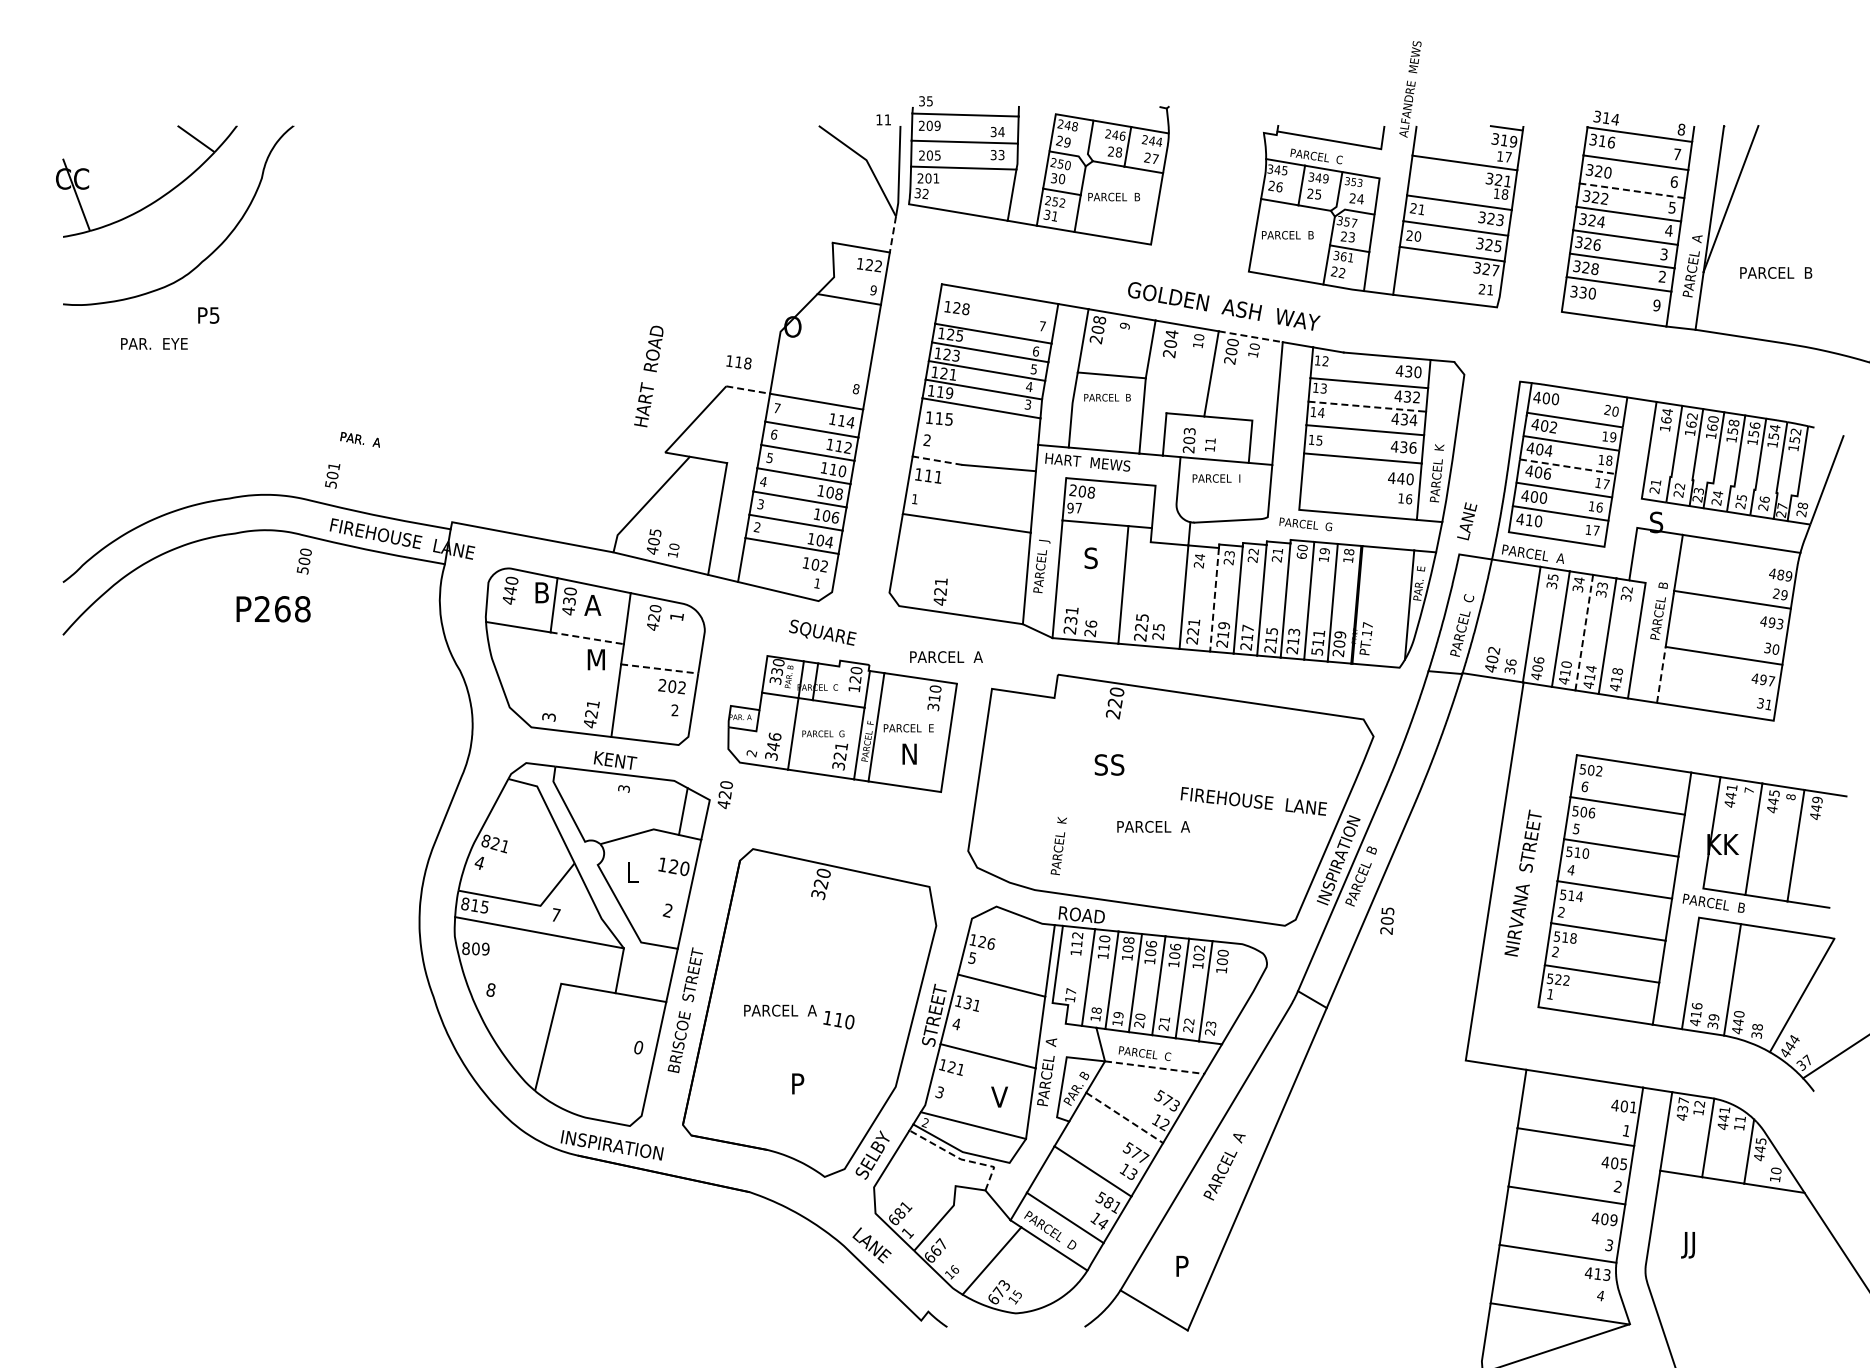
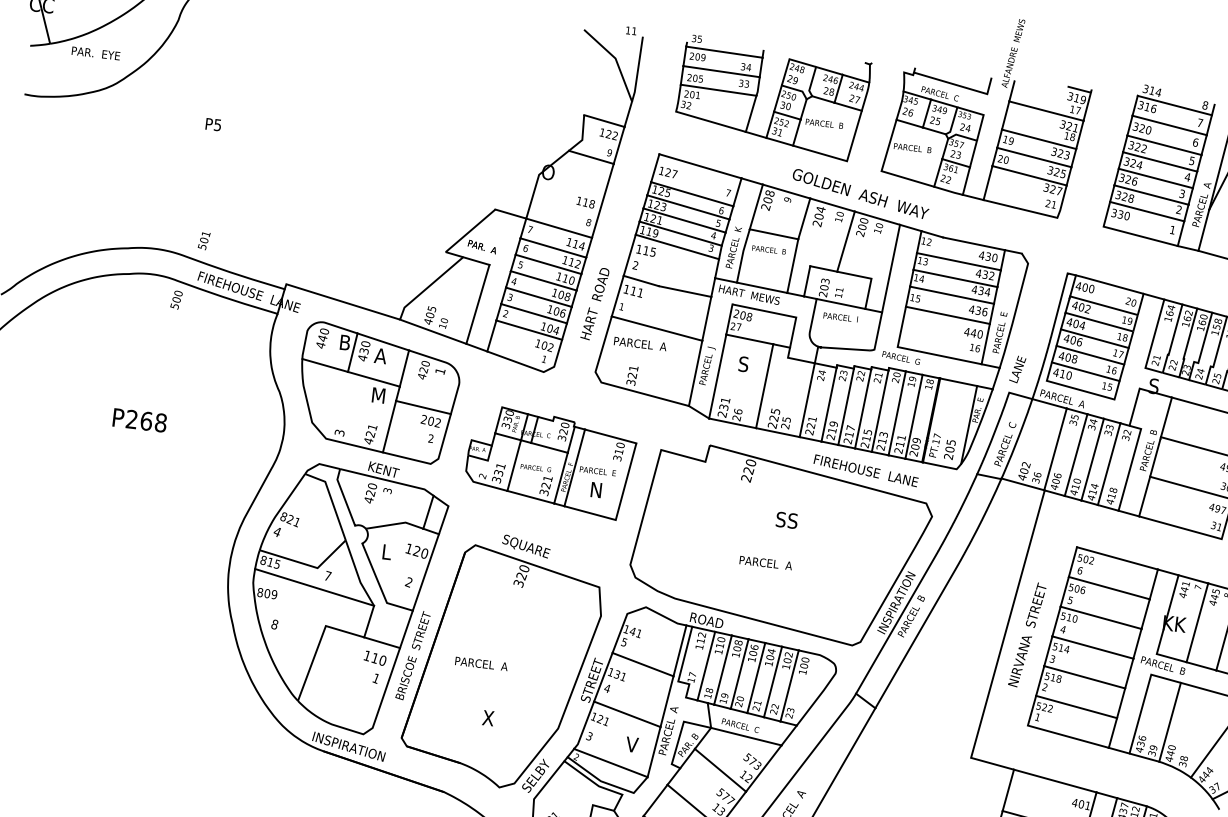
part: (1044, 173) -> (776, 100), moved
line: (1632, 190) -> (1164, 145), dashed -> solid
text: (1416, 209) -> (1007, 140), 21 -> 19
line: (892, 235) -> (627, 114), dashed -> solid
text: (1656, 305) -> (1172, 230), 9 -> 1
text: (965, 309) -> (674, 174), 128 -> 127
text: (208, 315) -> (213, 124), moved
line: (1251, 336) -> (877, 218), dashed -> solid
text: (154, 343) -> (96, 53), moved
text: (738, 362) -> (585, 202), moved
text: (648, 376) -> (594, 303), moved
line: (748, 390) -> (511, 214), dashed -> solid
line: (1367, 406) -> (955, 278), dashed -> solid
text: (359, 439) -> (481, 246), moved
text: (1439, 446) -> (1004, 313), PARCEL  K -> PARCEL  E
line: (937, 460) -> (641, 280), dashed -> solid
line: (1568, 466) -> (1095, 338), dashed -> solid
text: (1543, 497) -> (1074, 358), 400 -> 408
text: (1070, 507) -> (733, 325), 97 -> 27
text: (1596, 530) -> (1110, 387), 17 -> 15
text: (1301, 555) -> (895, 380), 60 -> 20
line: (1214, 599) -> (829, 404), dashed -> solid
text: (939, 601) -> (630, 382), 421 -> 321
text: (273, 609) -> (139, 420), moved
text: (822, 632) -> (526, 546), moved
line: (1584, 633) -> (1092, 460), dashed -> solid
line: (587, 638) -> (374, 379), dashed -> solid
text: (1317, 651) -> (898, 450), 511 -> 211
text: (946, 657) -> (640, 344), moved
line: (659, 668) -> (423, 407), dashed -> solid
line: (1661, 674) -> (1144, 496), dashed -> solid
text: (854, 688) -> (562, 438), 120 -> 320
text: (773, 741) -> (499, 469), 346 -> 331
text: (1109, 764) -> (787, 520), moved
text: (724, 794) -> (370, 492), moved
text: (1253, 801) -> (865, 470), moved
text: (1058, 846) -> (733, 247), moved
text: (1560, 912) -> (1051, 659), 2 -> 3
text: (1387, 920) -> (950, 449), moved
text: (986, 943) -> (635, 632), 126 -> 141
text: (1175, 947) -> (771, 651), 106 -> 104
text: (1695, 1014) -> (1140, 744), 416 -> 436
text: (838, 1020) -> (374, 658), moved
text: (638, 1047) -> (376, 678), 0 -> 1
line: (1155, 1067) -> (746, 736), dashed -> solid
text: (798, 1083) -> (488, 717), P -> X
line: (1124, 1117) -> (720, 770), dashed -> solid
line: (960, 1159) -> (598, 786), dashed -> solid

